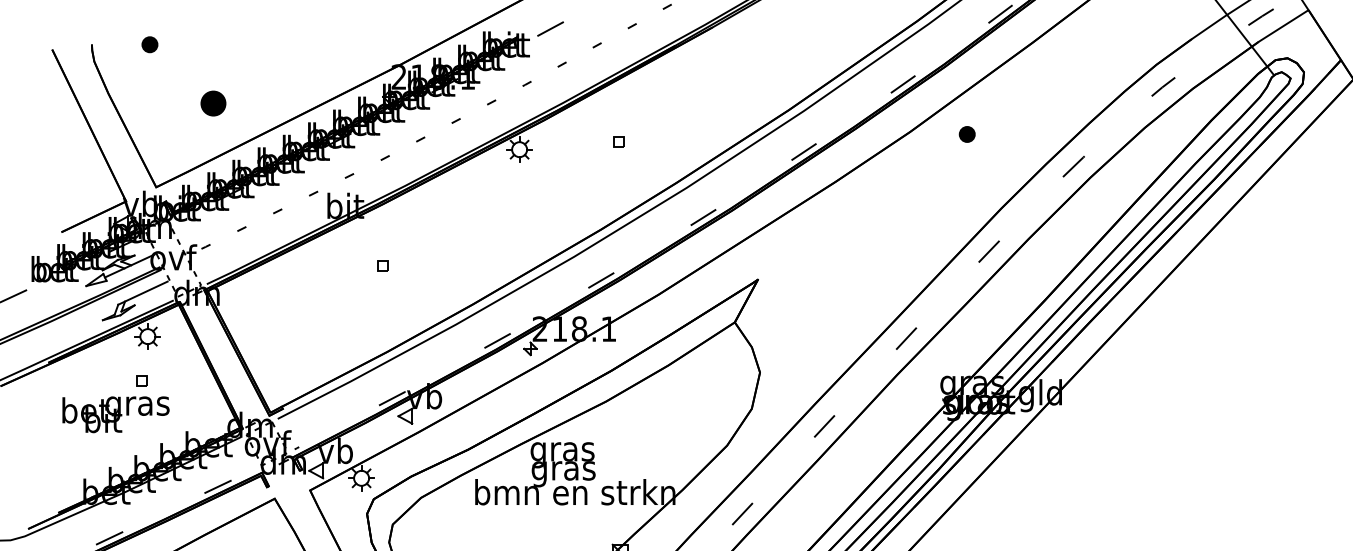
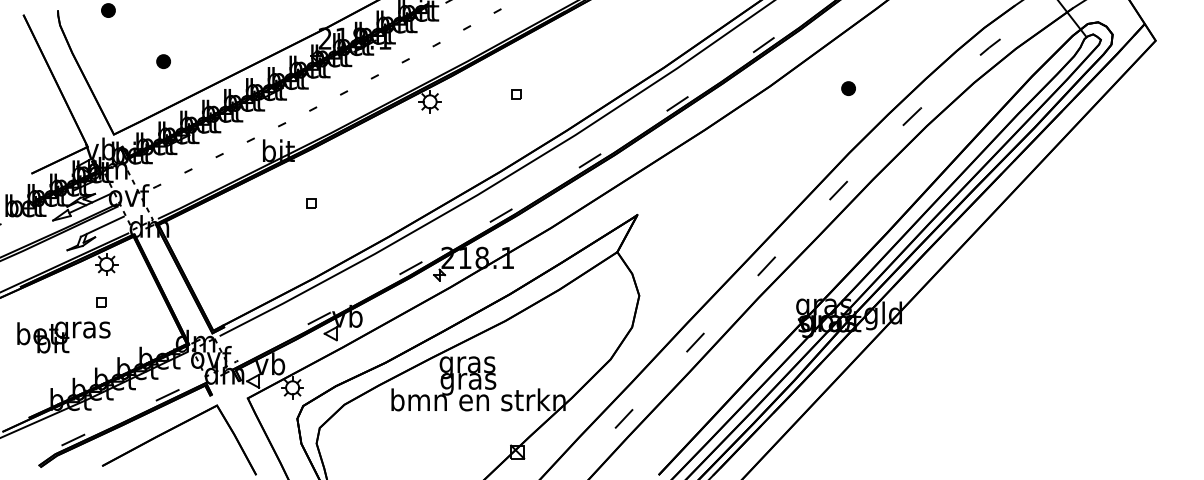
part: (213, 103) -> (163, 61), size x0.62
part: (967, 134) -> (848, 88), moved
text: (115, 414) -> (63, 337), moved

